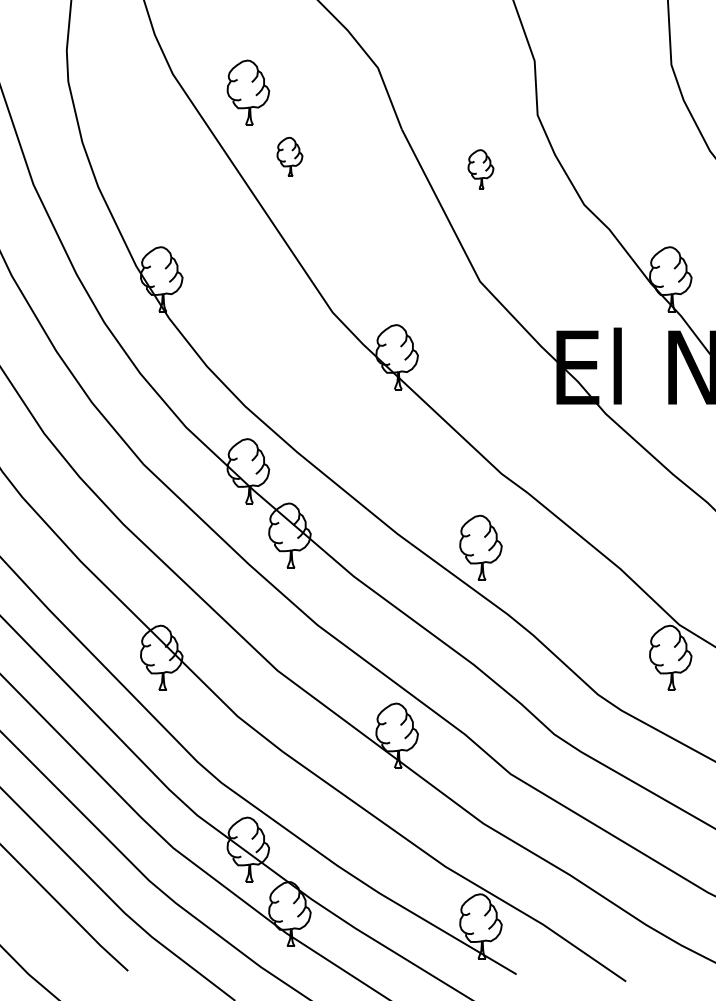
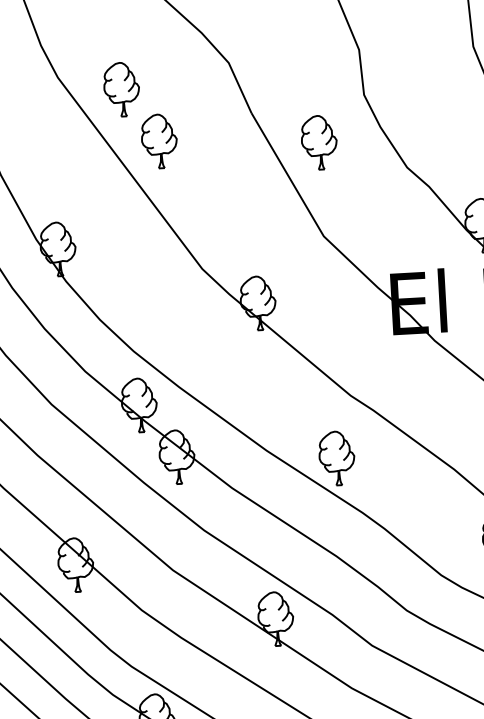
part: (289, 156) -> (159, 140), size x1.67
part: (480, 169) -> (318, 142), size x1.67

